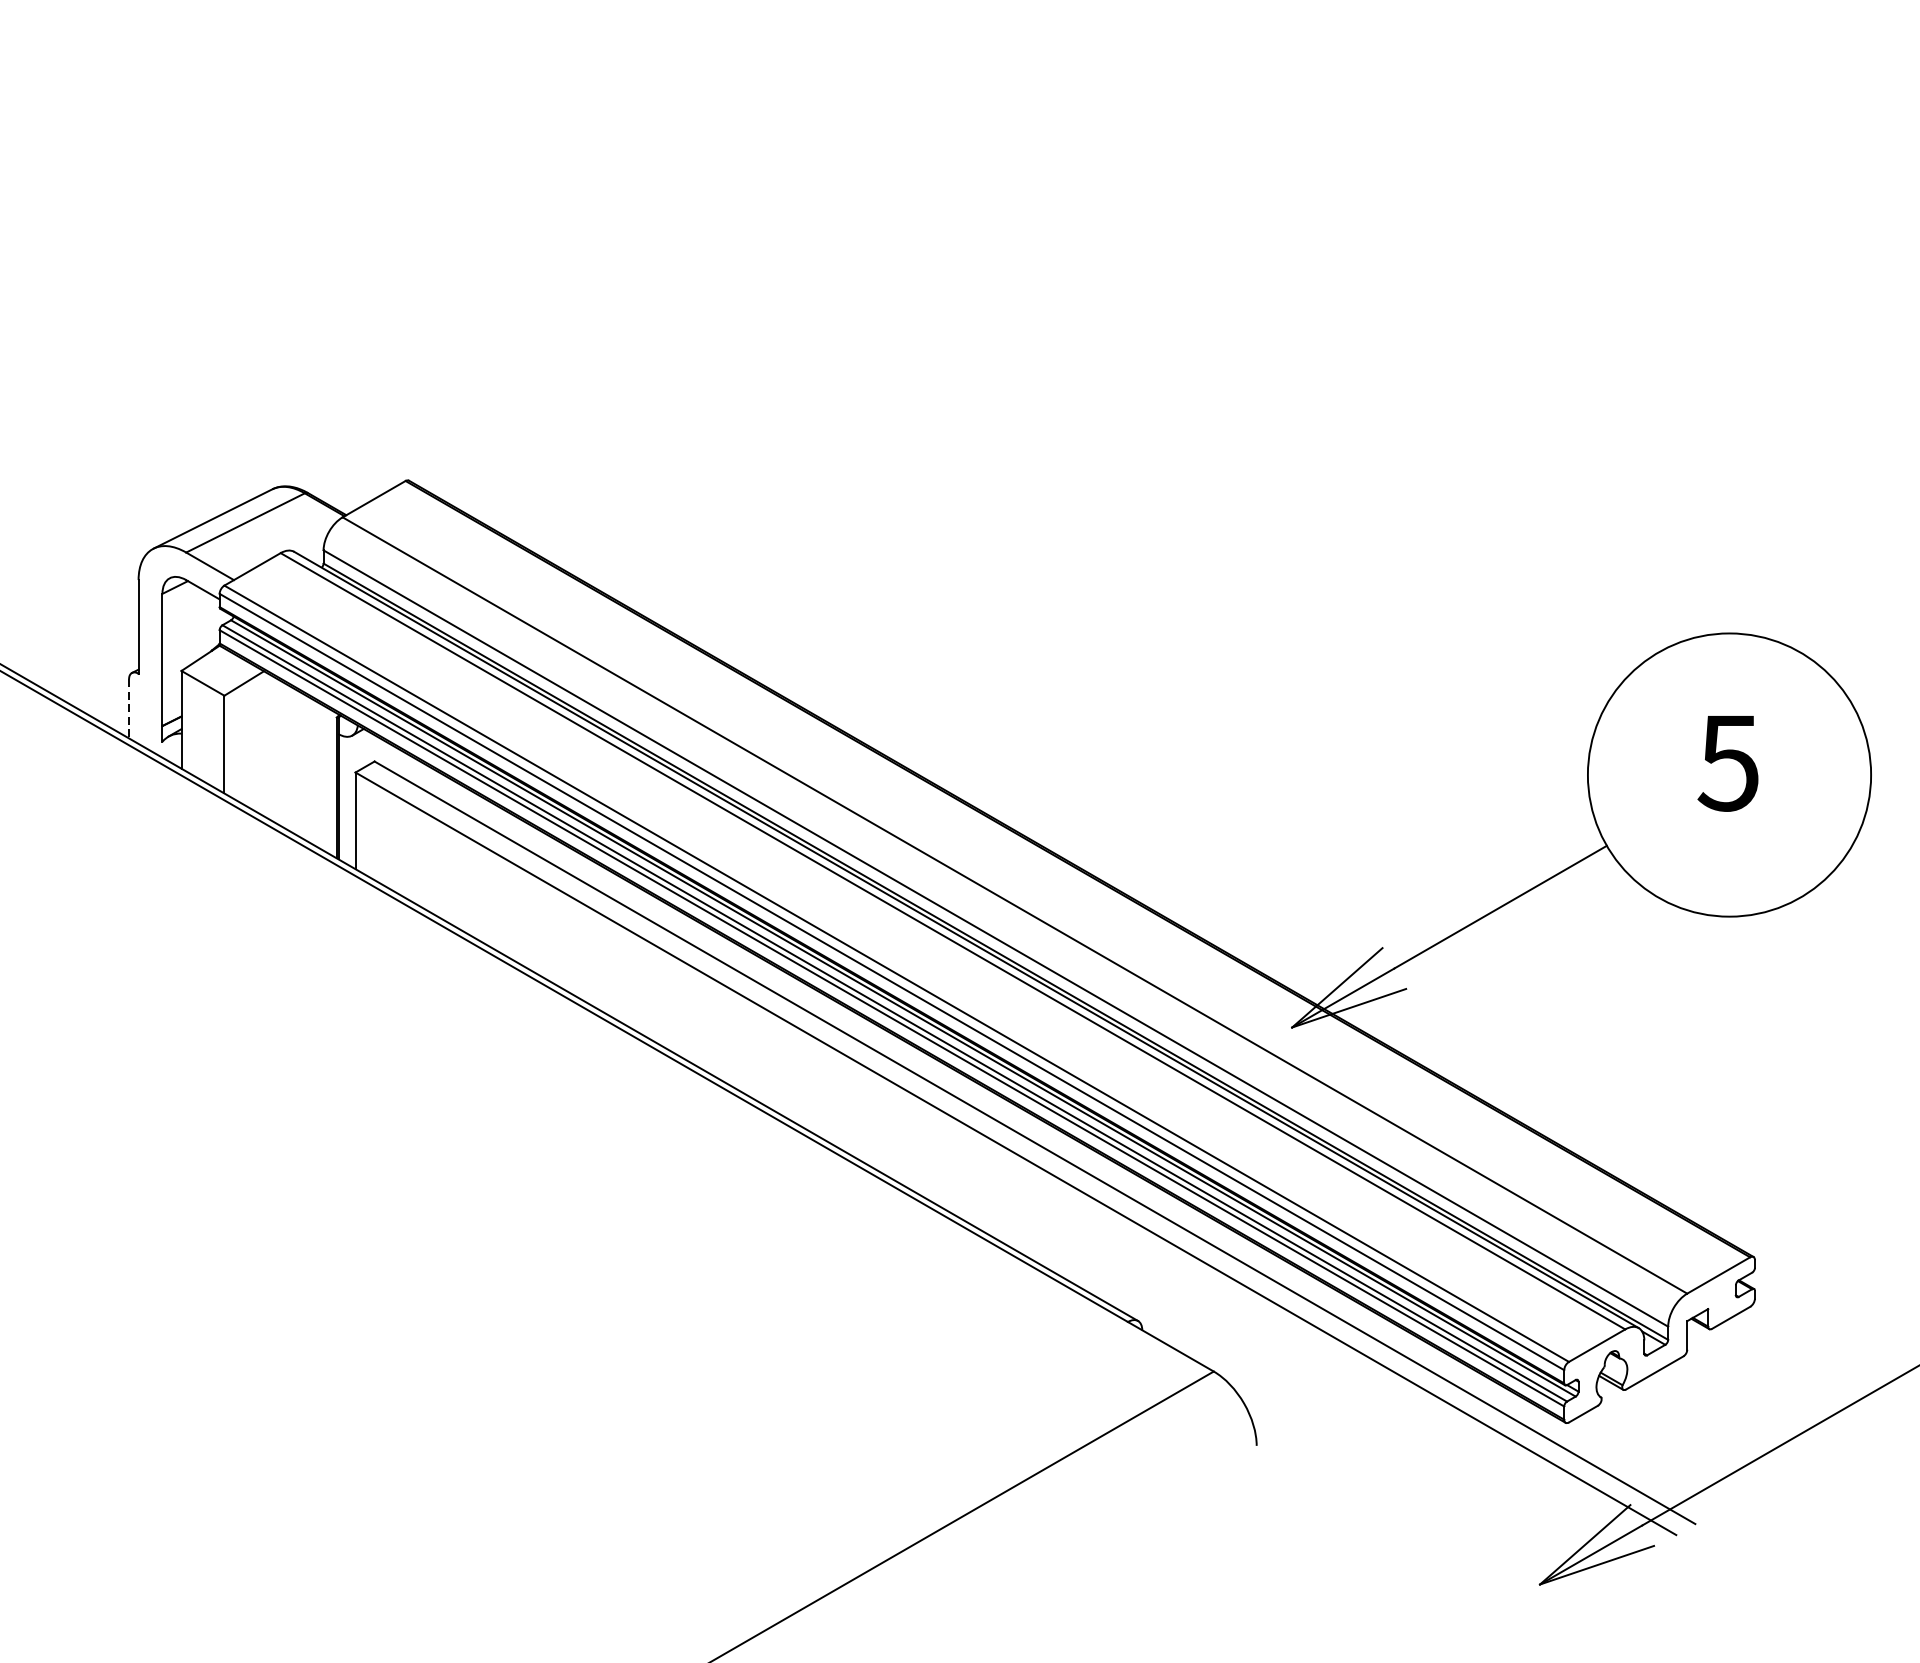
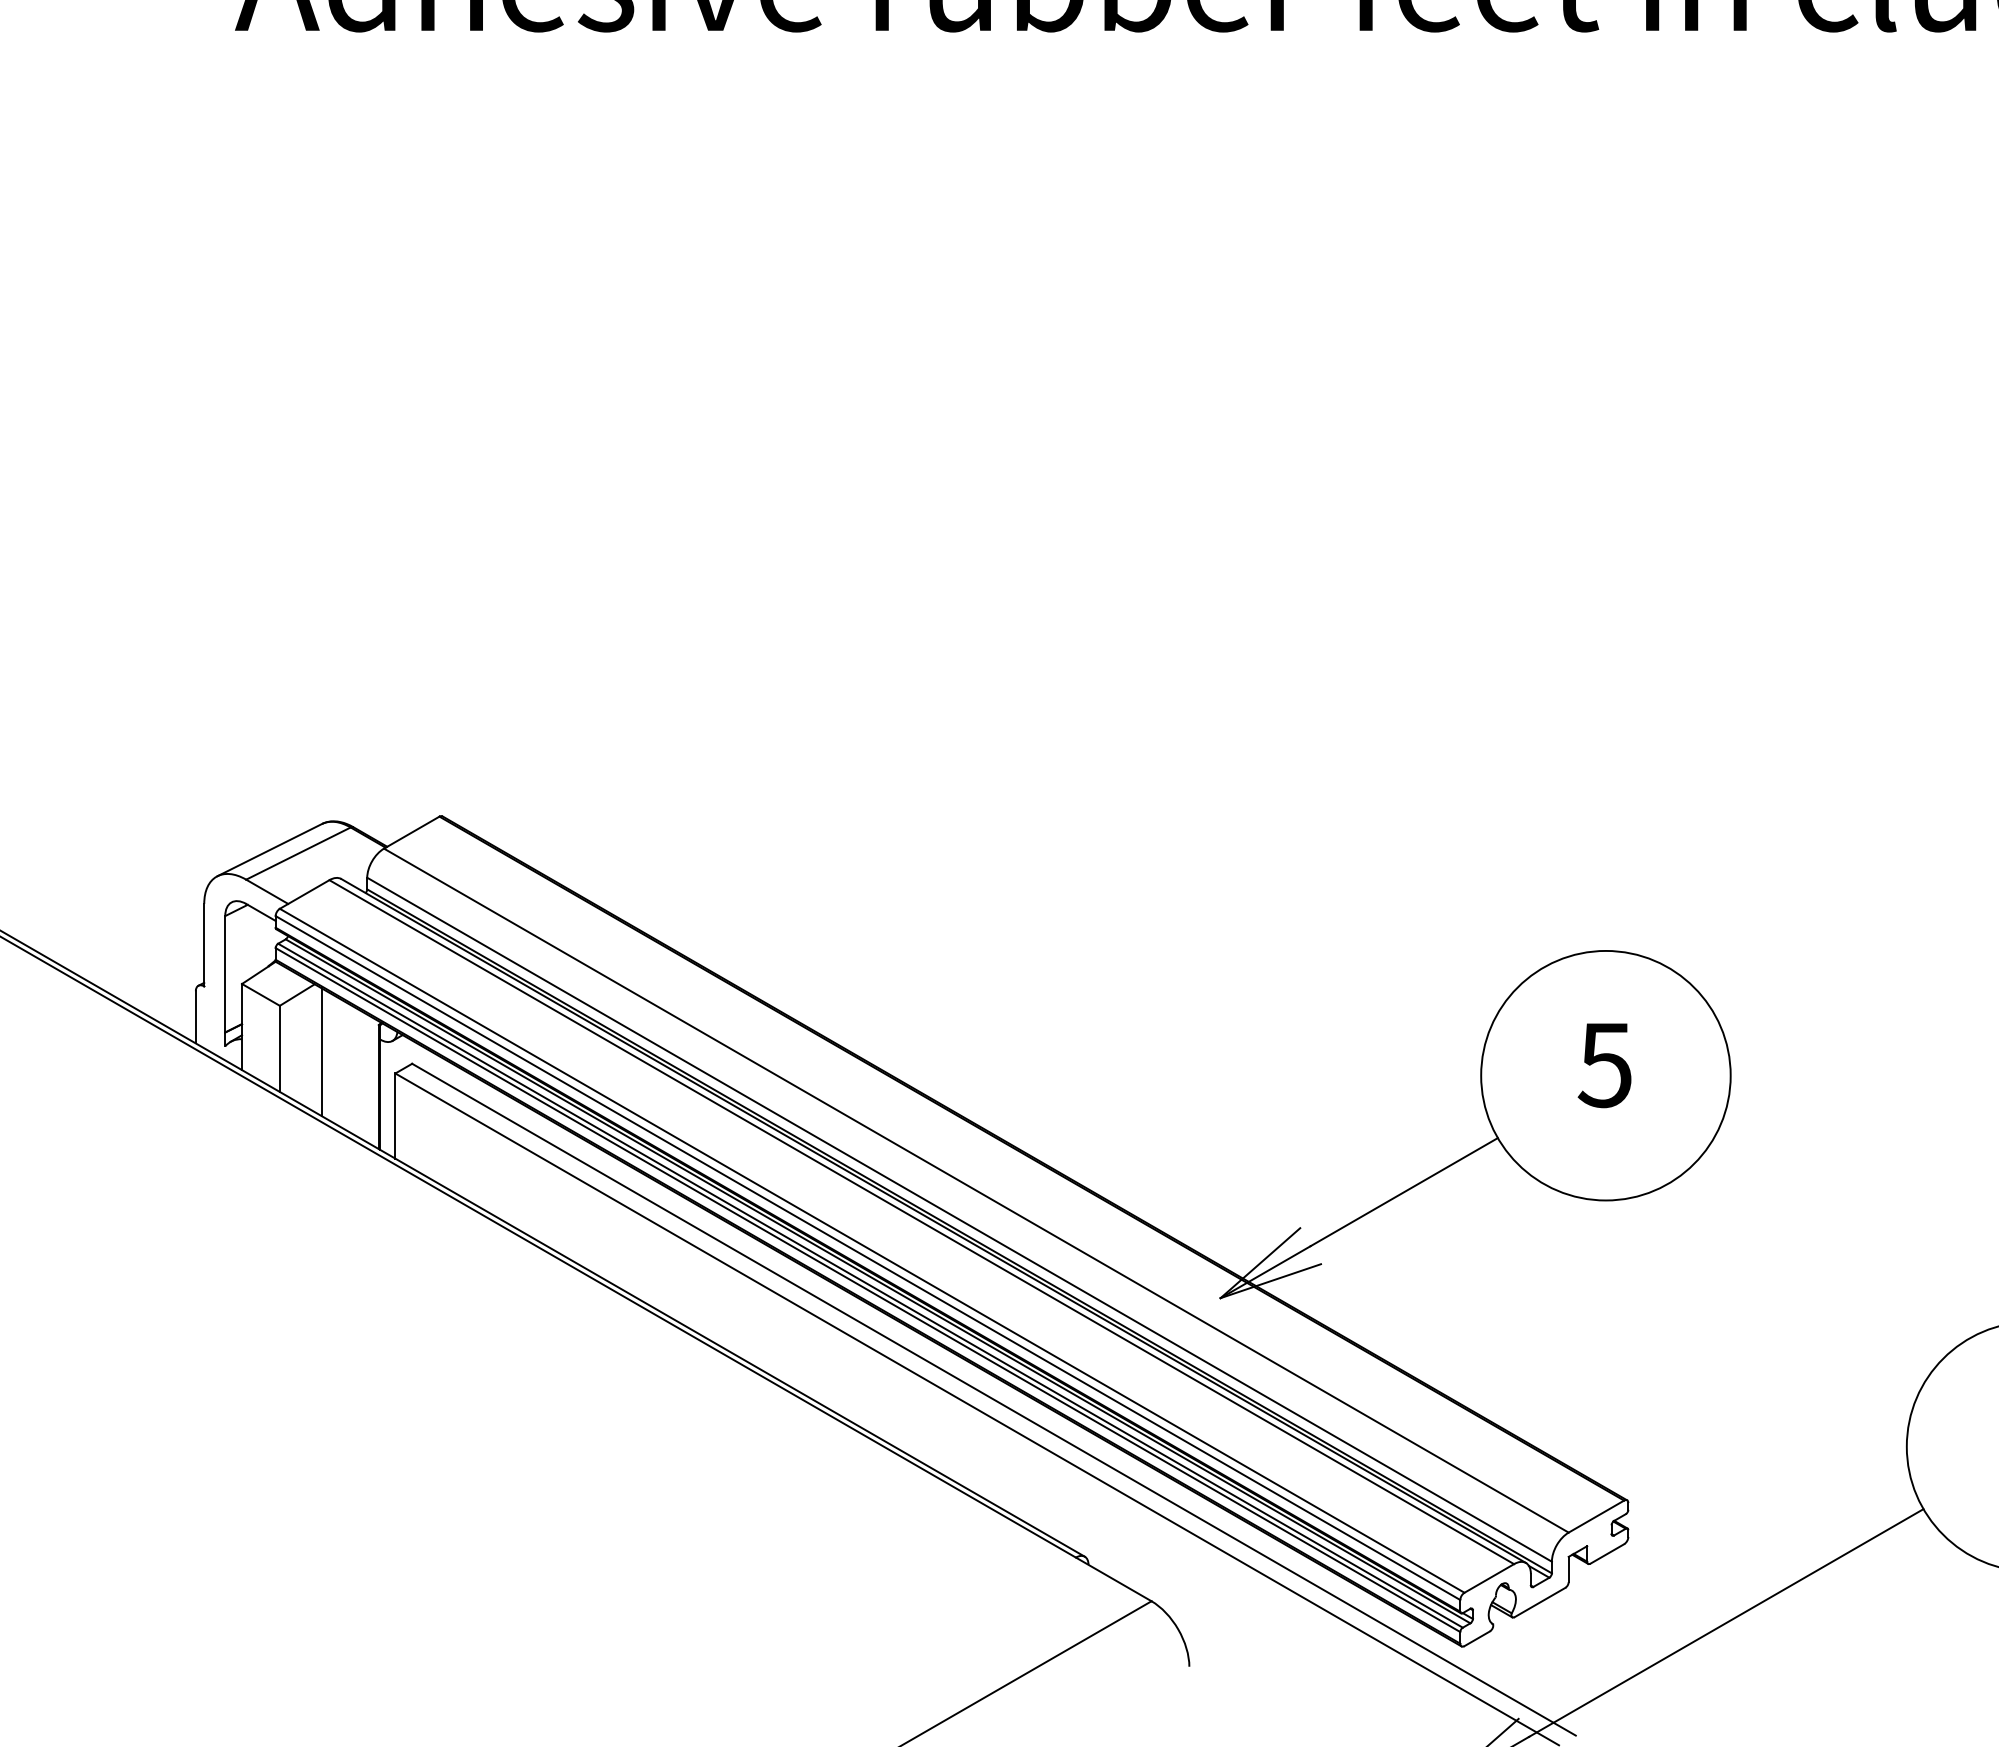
line: (128, 708) -> (195, 1017), dashed -> solid
line: (271, 748) -> (321, 1052), added

